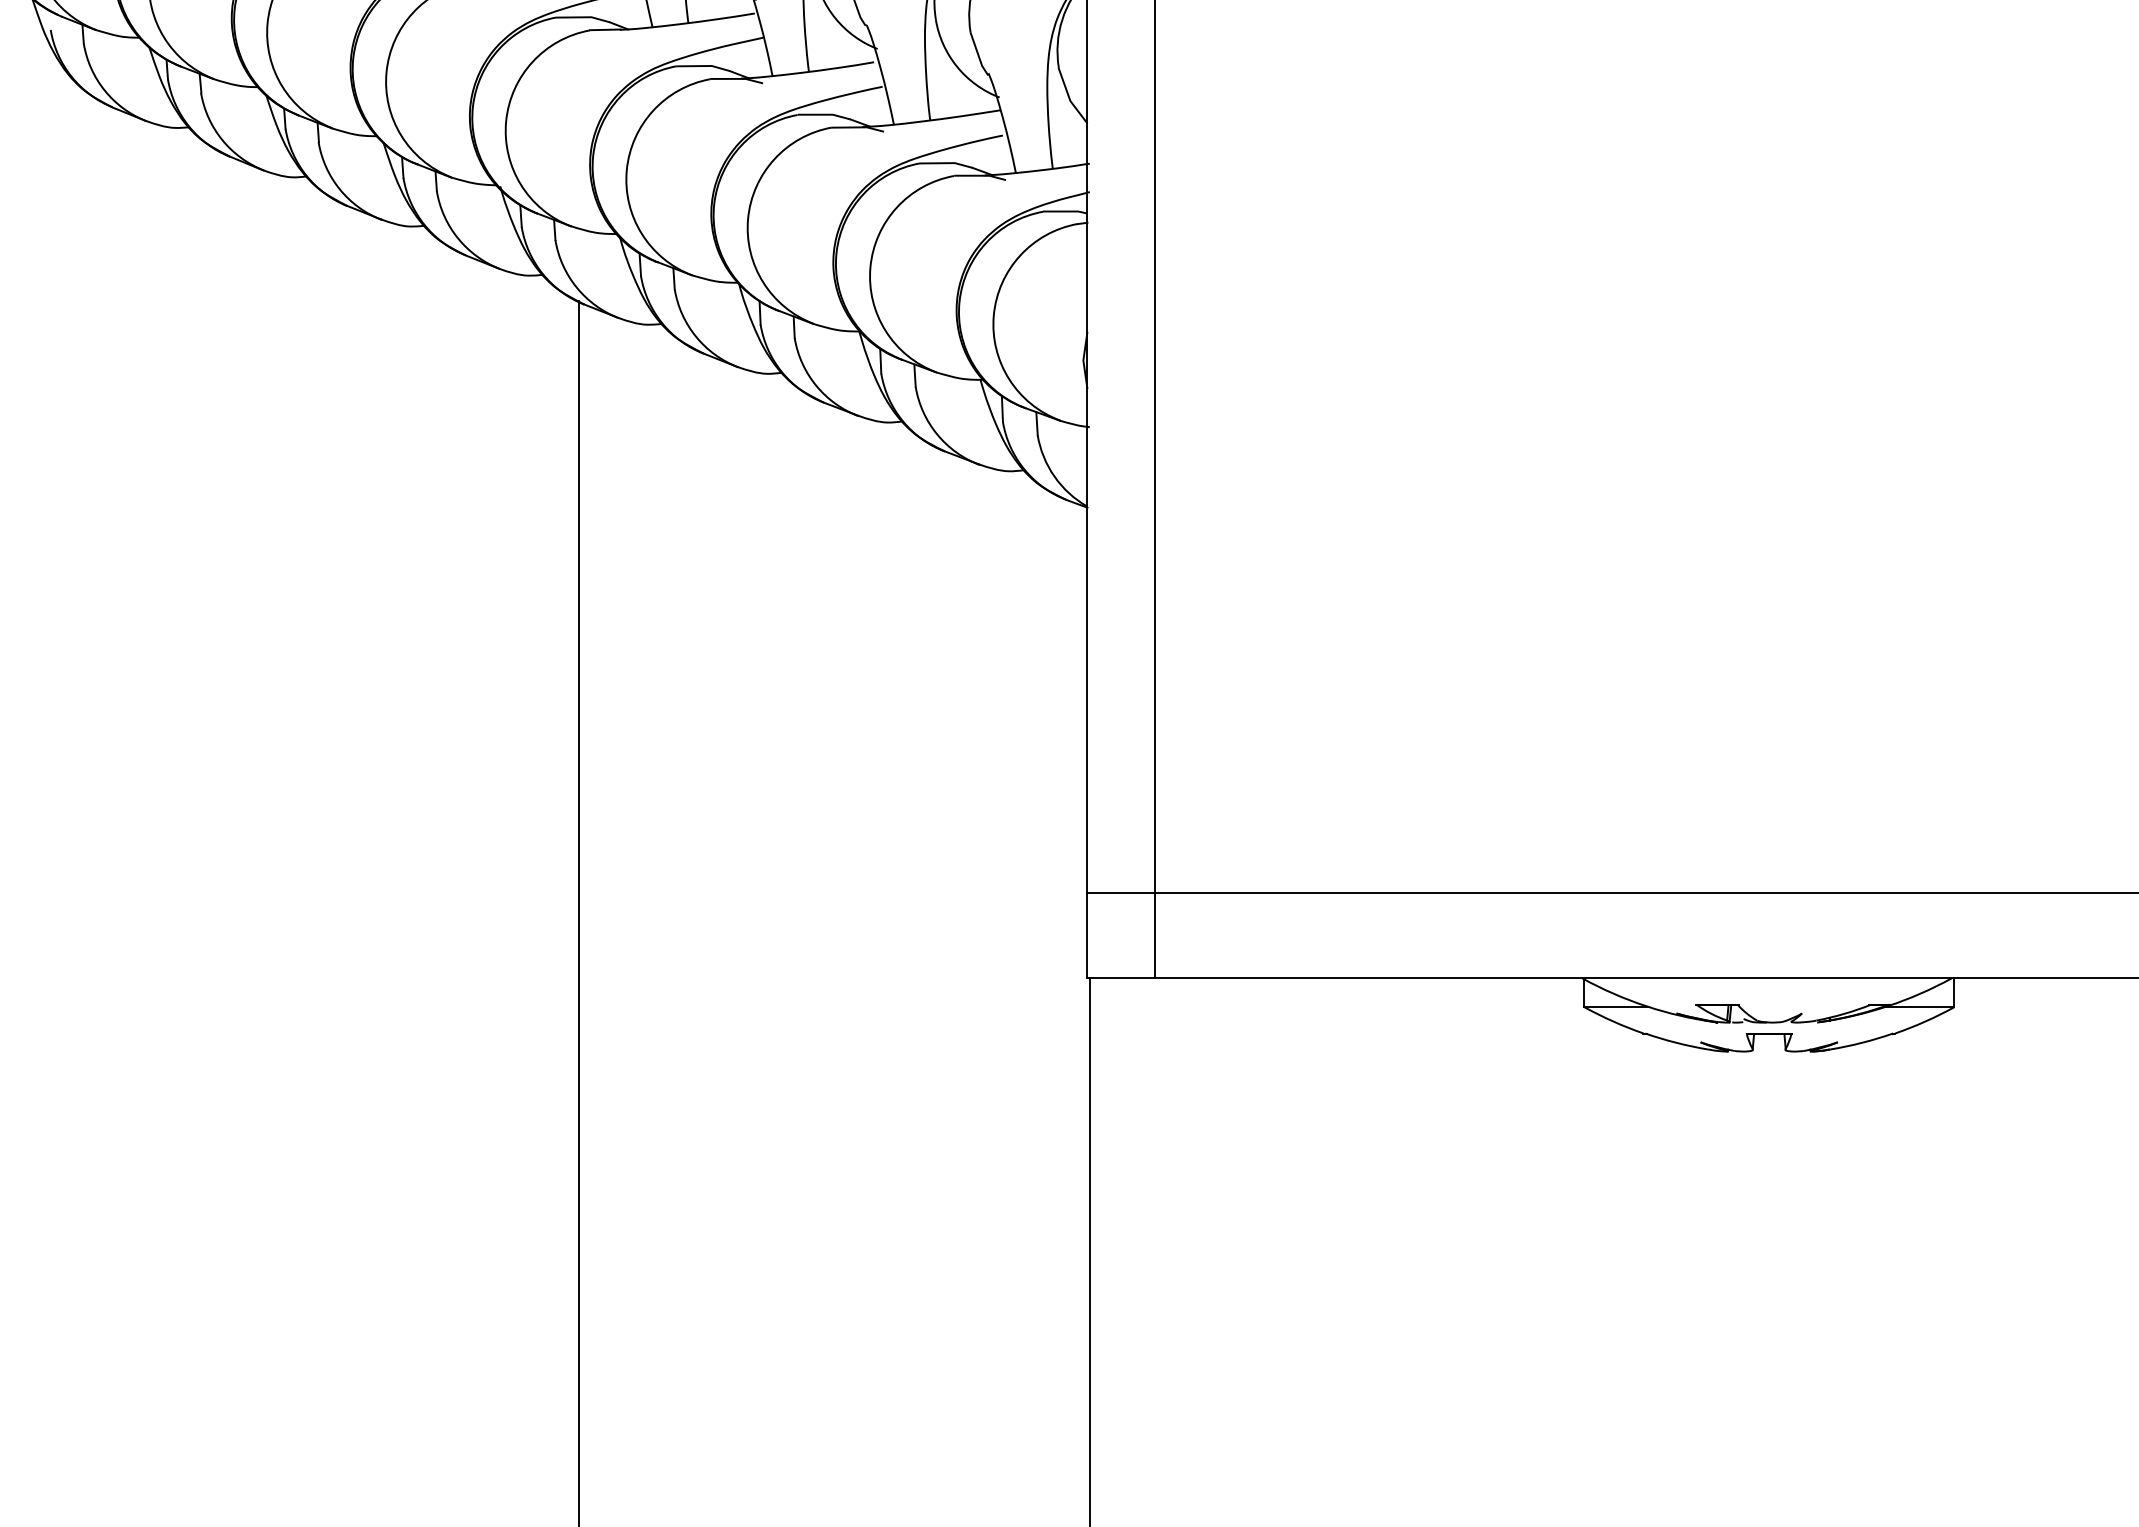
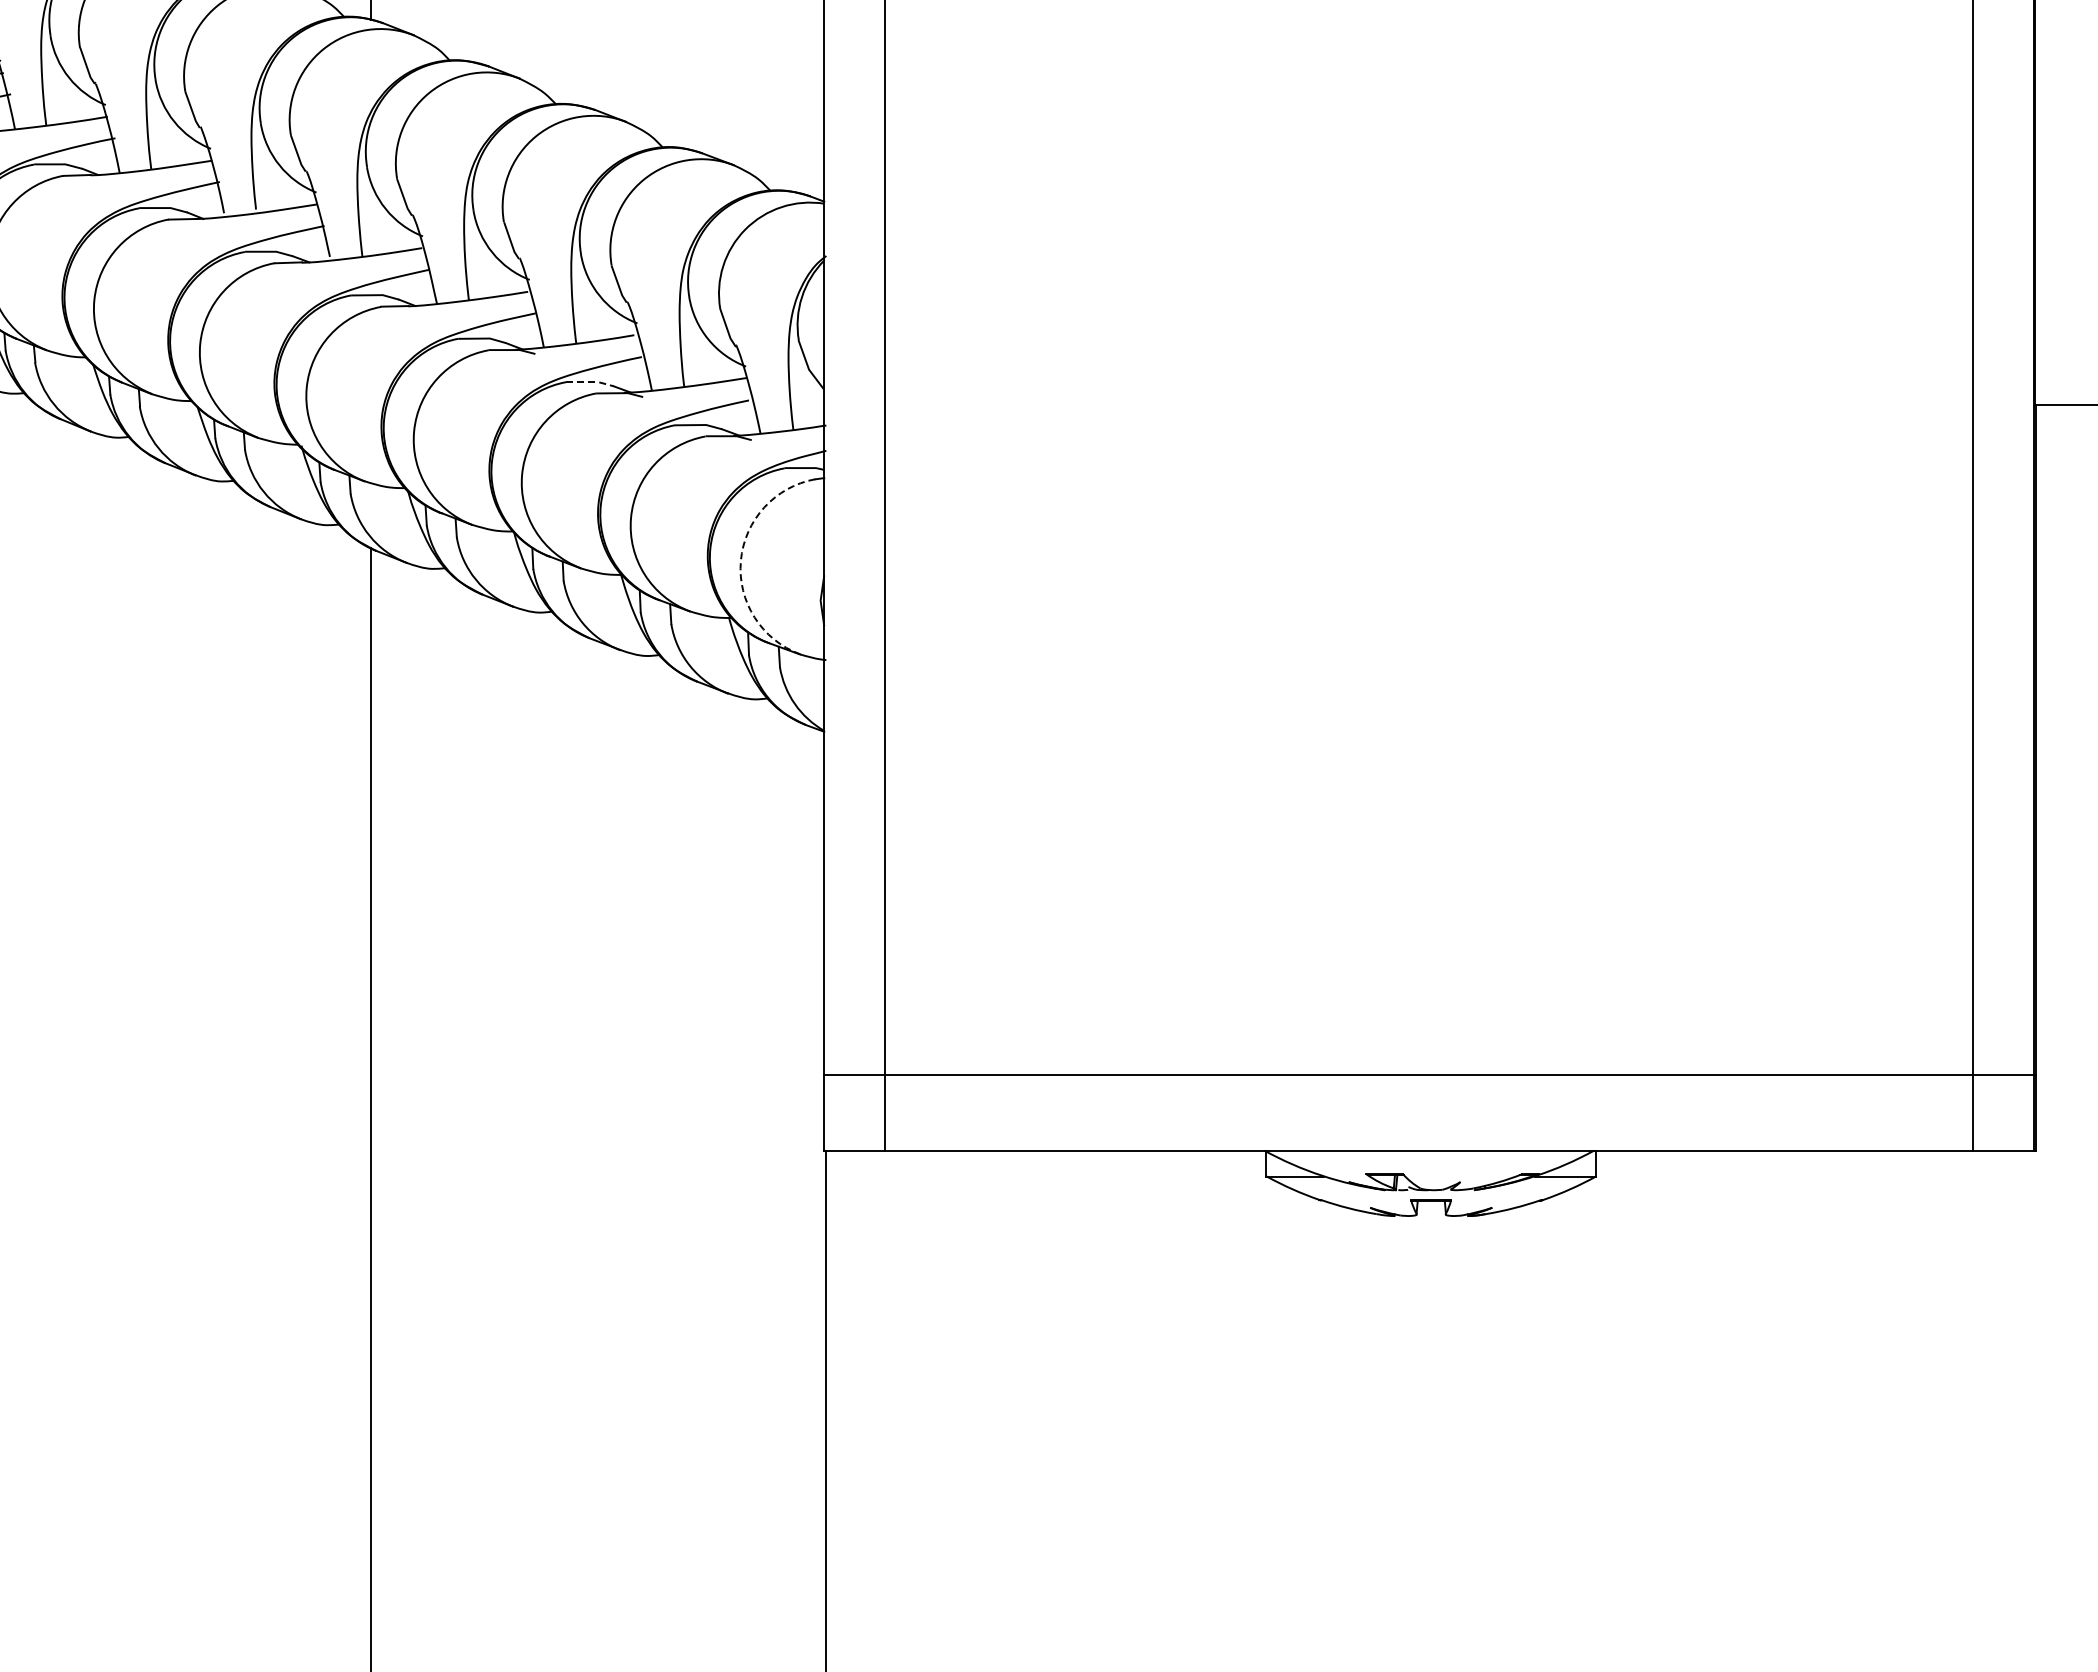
line: (824, 114) -> (590, 381), solid -> dashed
arc: (993, 315) -> (740, 560), solid -> dashed

